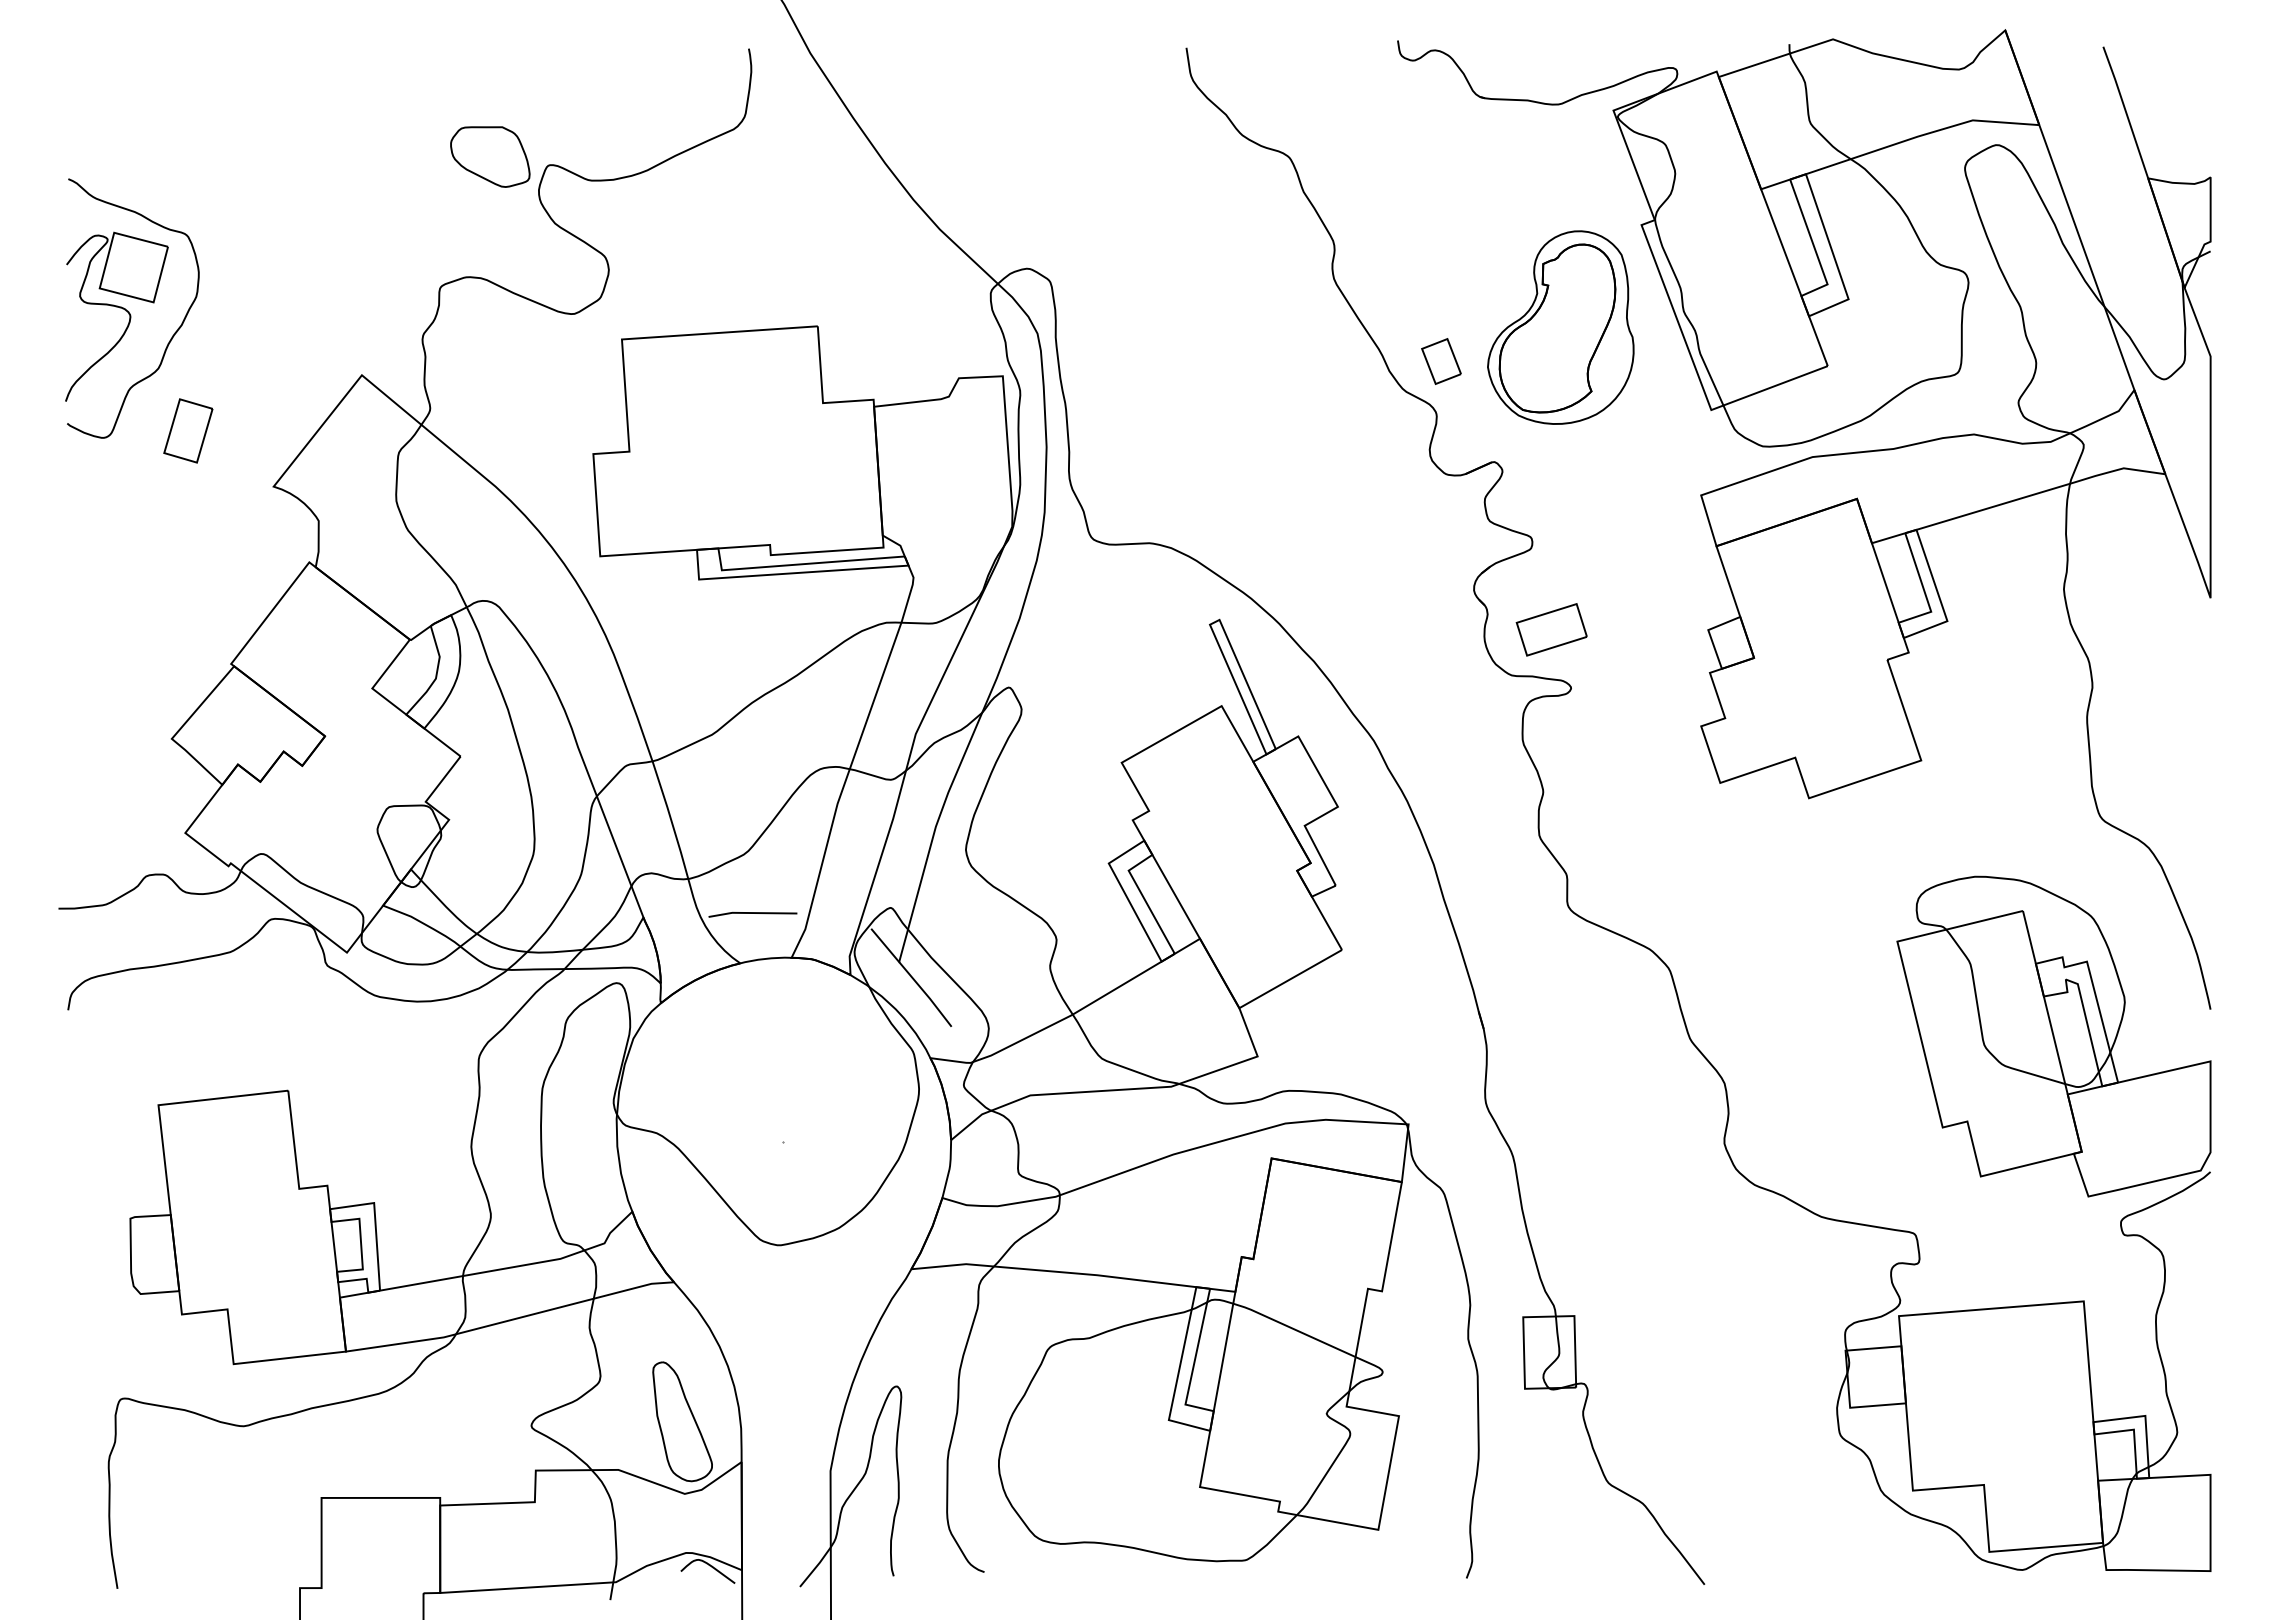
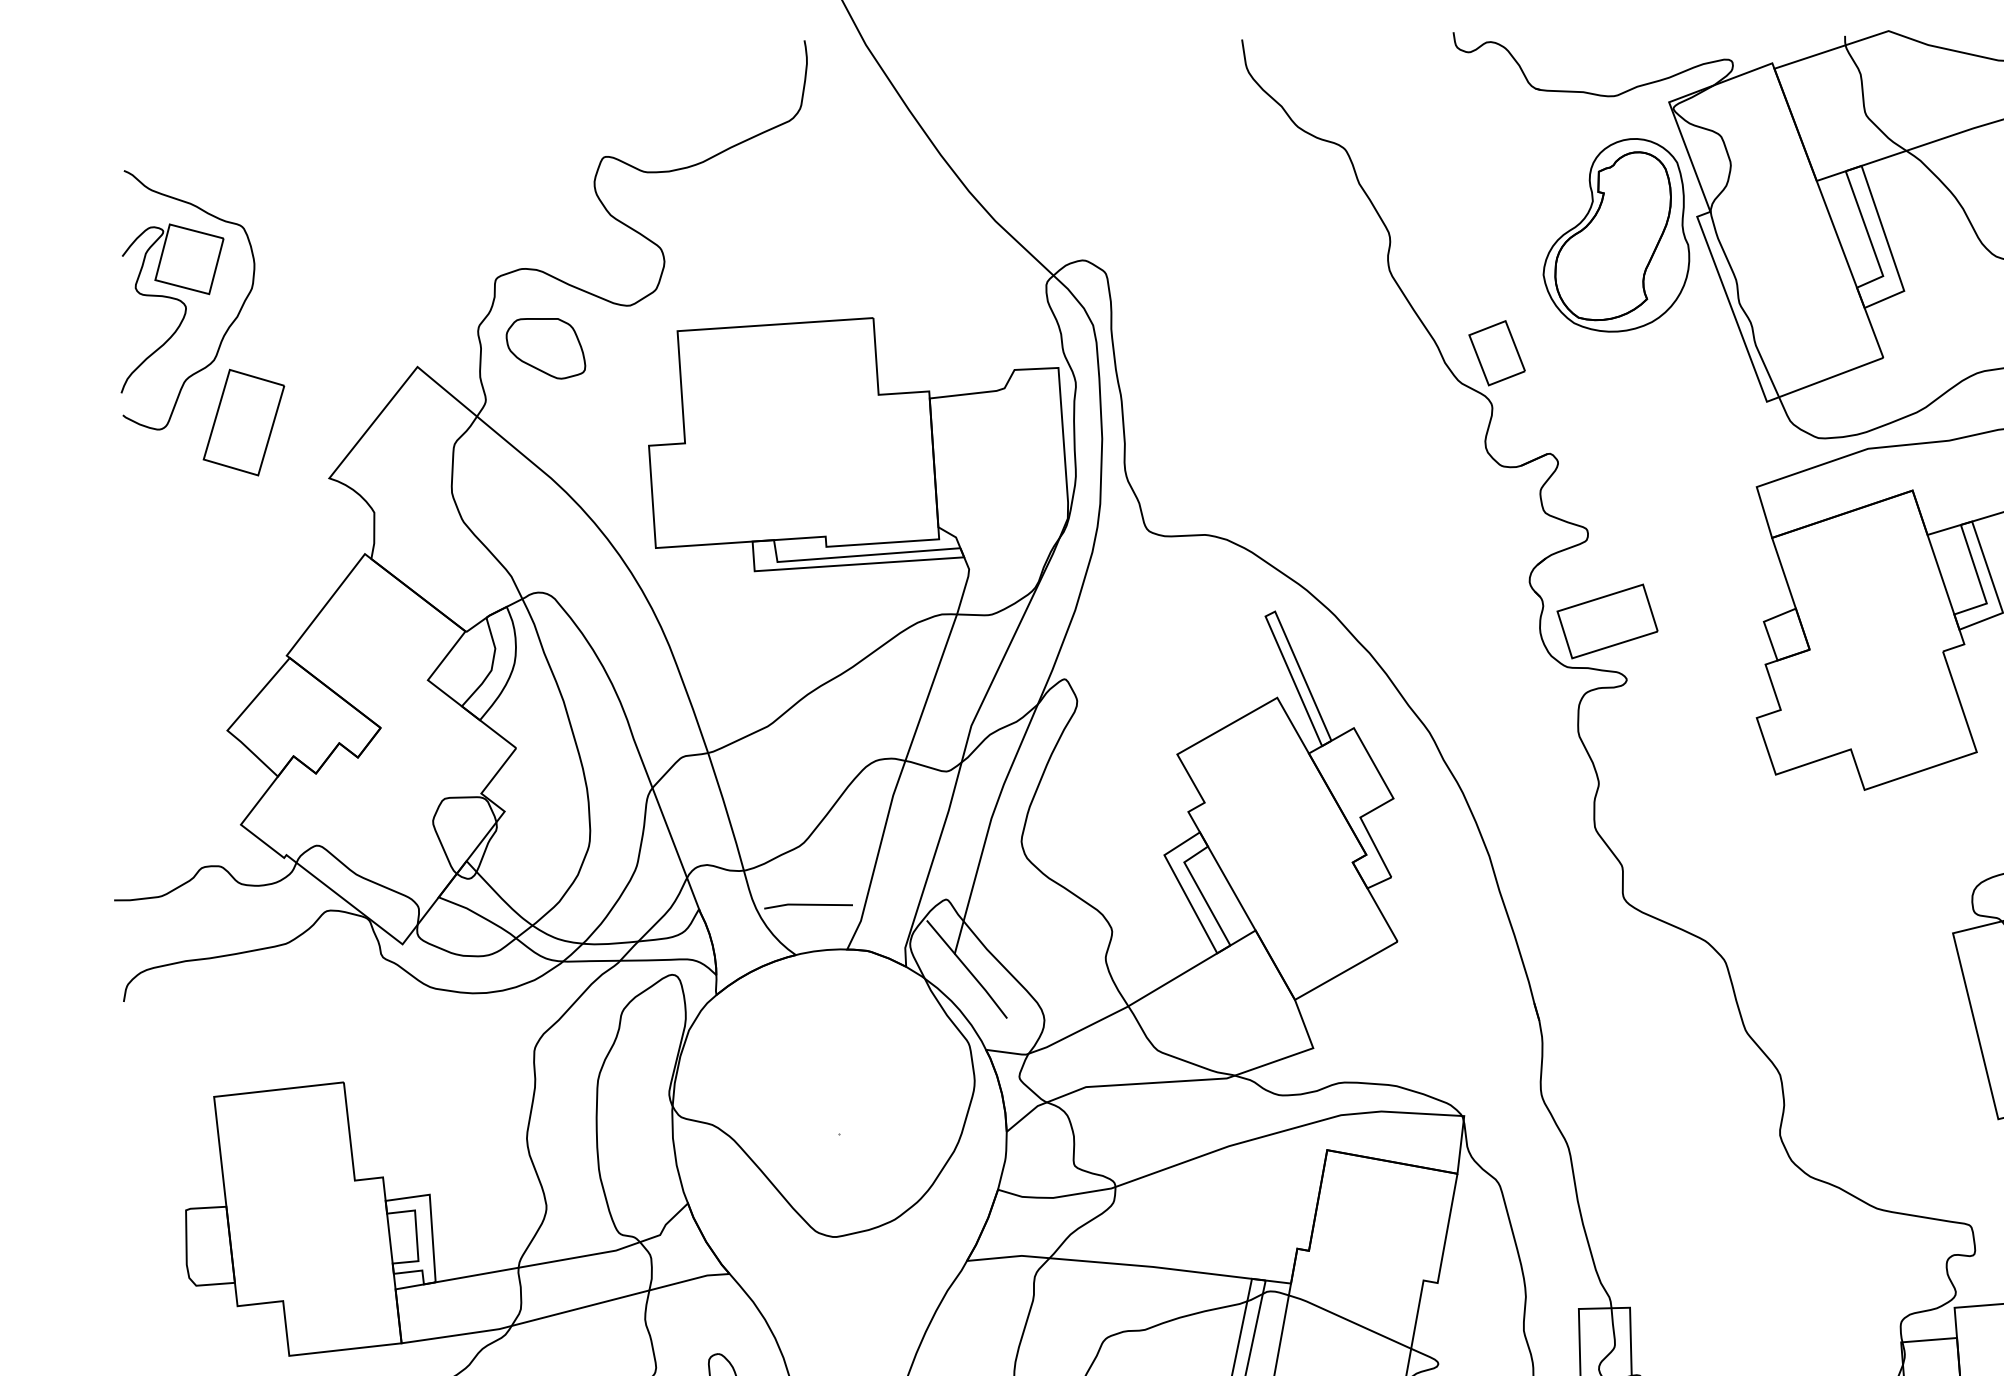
part: (490, 156) -> (546, 348), moved
part: (1560, 327) -> (1616, 235), moved
part: (1441, 361) -> (1497, 353), size x1.43
part: (188, 430) -> (244, 422), size x1.67
part: (1551, 629) -> (1607, 621), size x1.43

